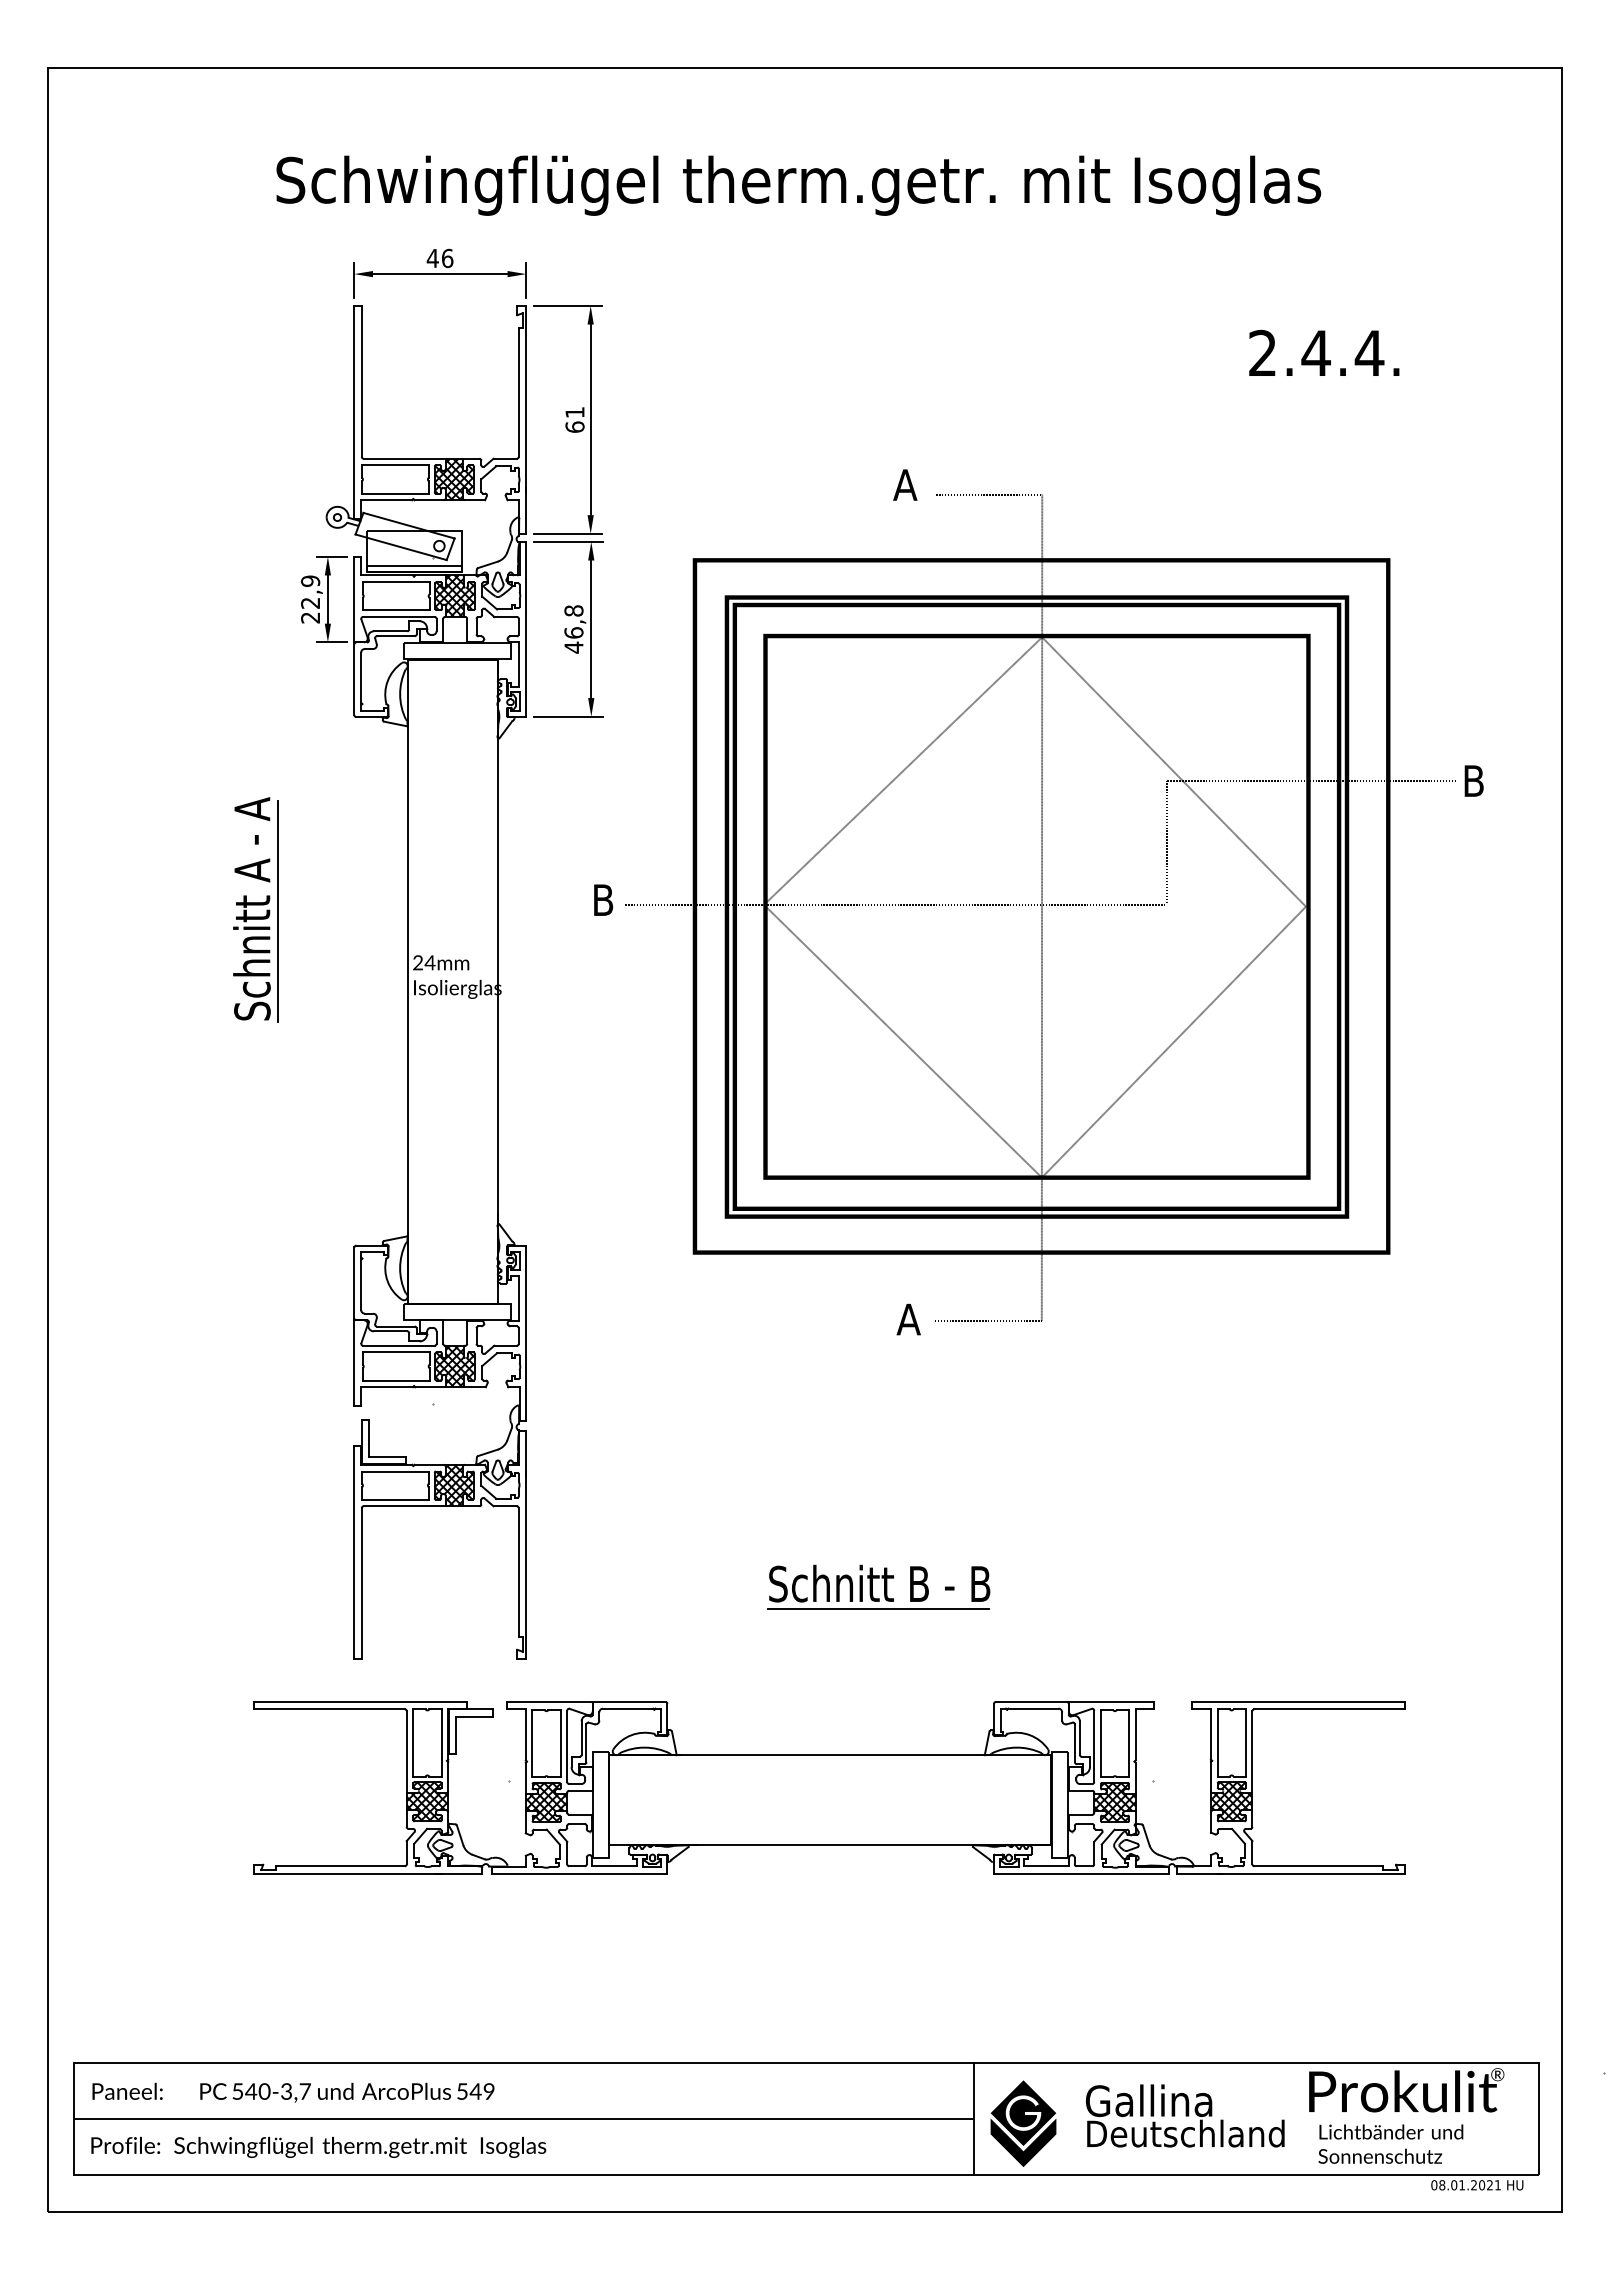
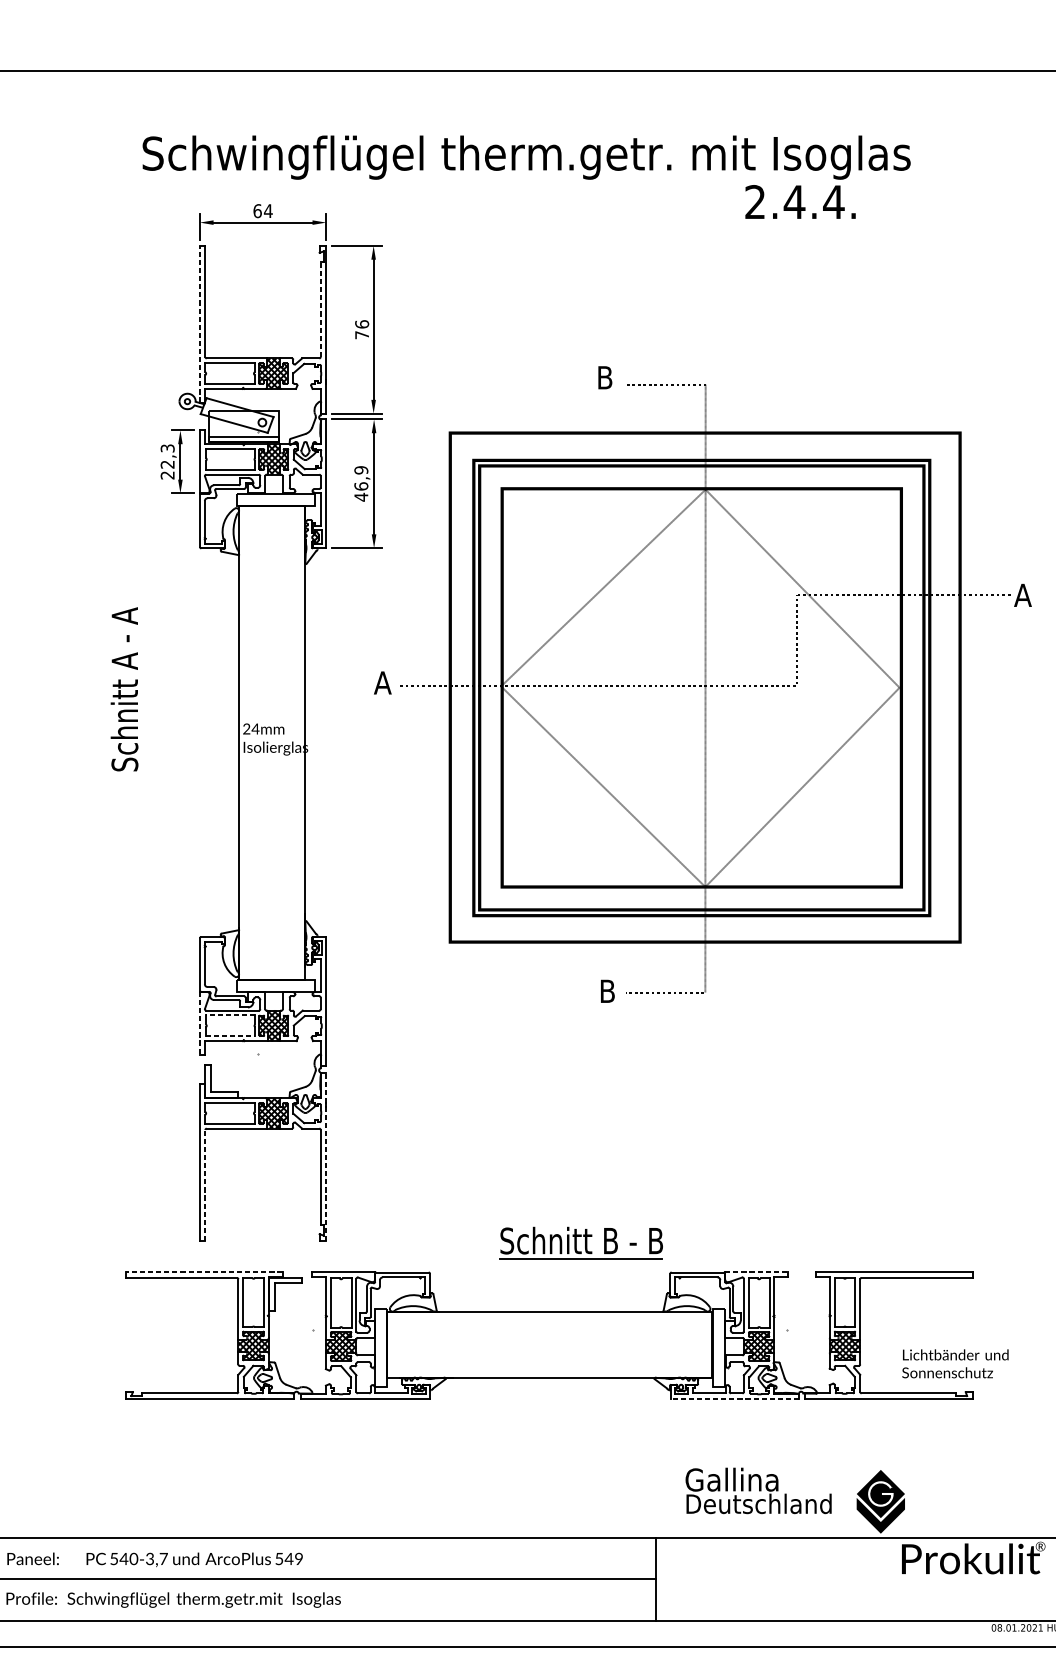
text: (439, 258) -> (262, 211), 46 -> 64
text: (1324, 352) -> (800, 201), moved
line: (518, 392) -> (320, 309), solid -> dashed
line: (354, 412) -> (199, 324), solid -> dashed
text: (574, 419) -> (361, 329), 61 -> 76
text: (905, 484) -> (605, 377), A -> B
text: (310, 581) -> (167, 448), 22,9 -> 22,3
text: (573, 610) -> (361, 469), 46,8 -> 46,9
text: (1473, 780) -> (1022, 594), B -> A
text: (603, 899) -> (383, 682), B -> A
line: (277, 910) -> (143, 690), removed
text: (908, 1319) -> (607, 991), A -> B
line: (396, 1352) -> (230, 1015), solid -> dashed
line: (354, 1363) -> (199, 1023), solid -> dashed
line: (396, 1380) -> (230, 1036), solid -> dashed
line: (526, 1545) -> (326, 1157), solid -> dashed
line: (361, 1583) -> (205, 1185), solid -> dashed
part: (878, 1586) -> (580, 1242), moved
line: (360, 1701) -> (204, 1272), solid -> dashed
line: (1111, 1701) -> (756, 1272), solid -> dashed
line: (1081, 1873) -> (734, 1398), solid -> dashed
text: (1185, 2115) -> (758, 1490), moved
part: (1023, 2123) -> (880, 1501), moved
text: (1390, 2143) -> (955, 1363), moved

